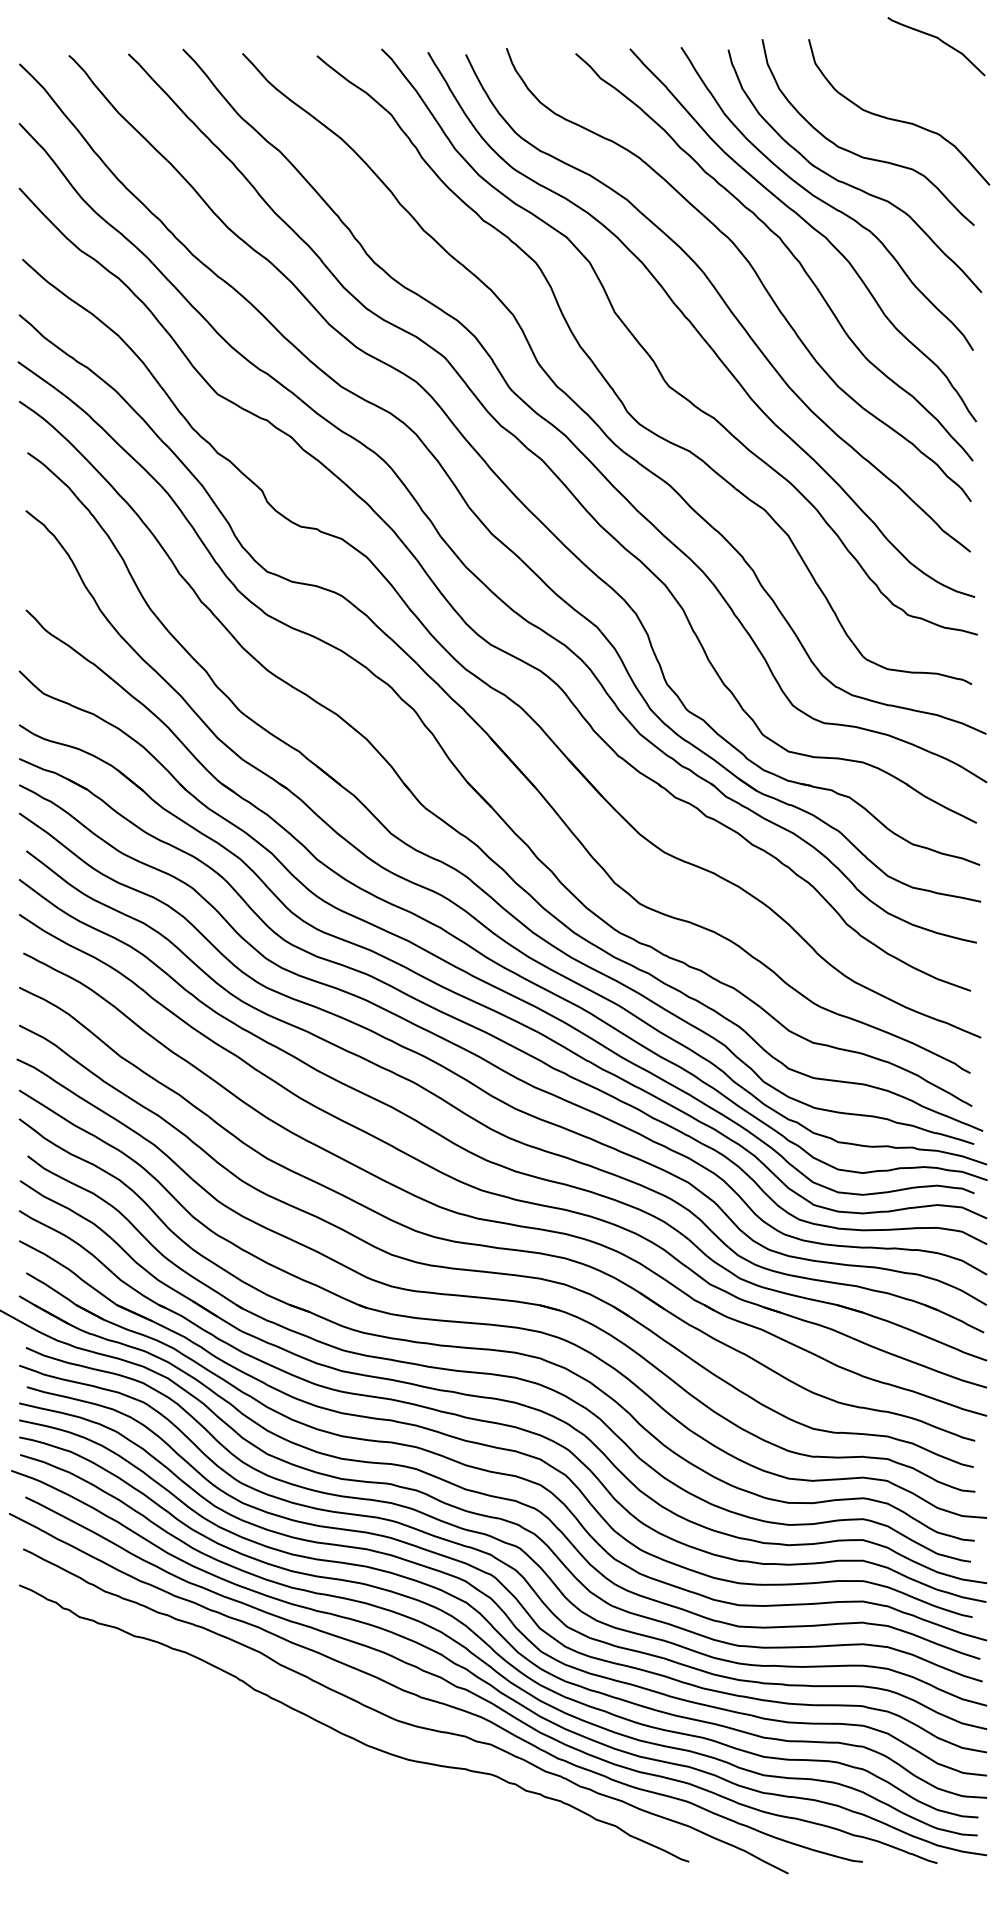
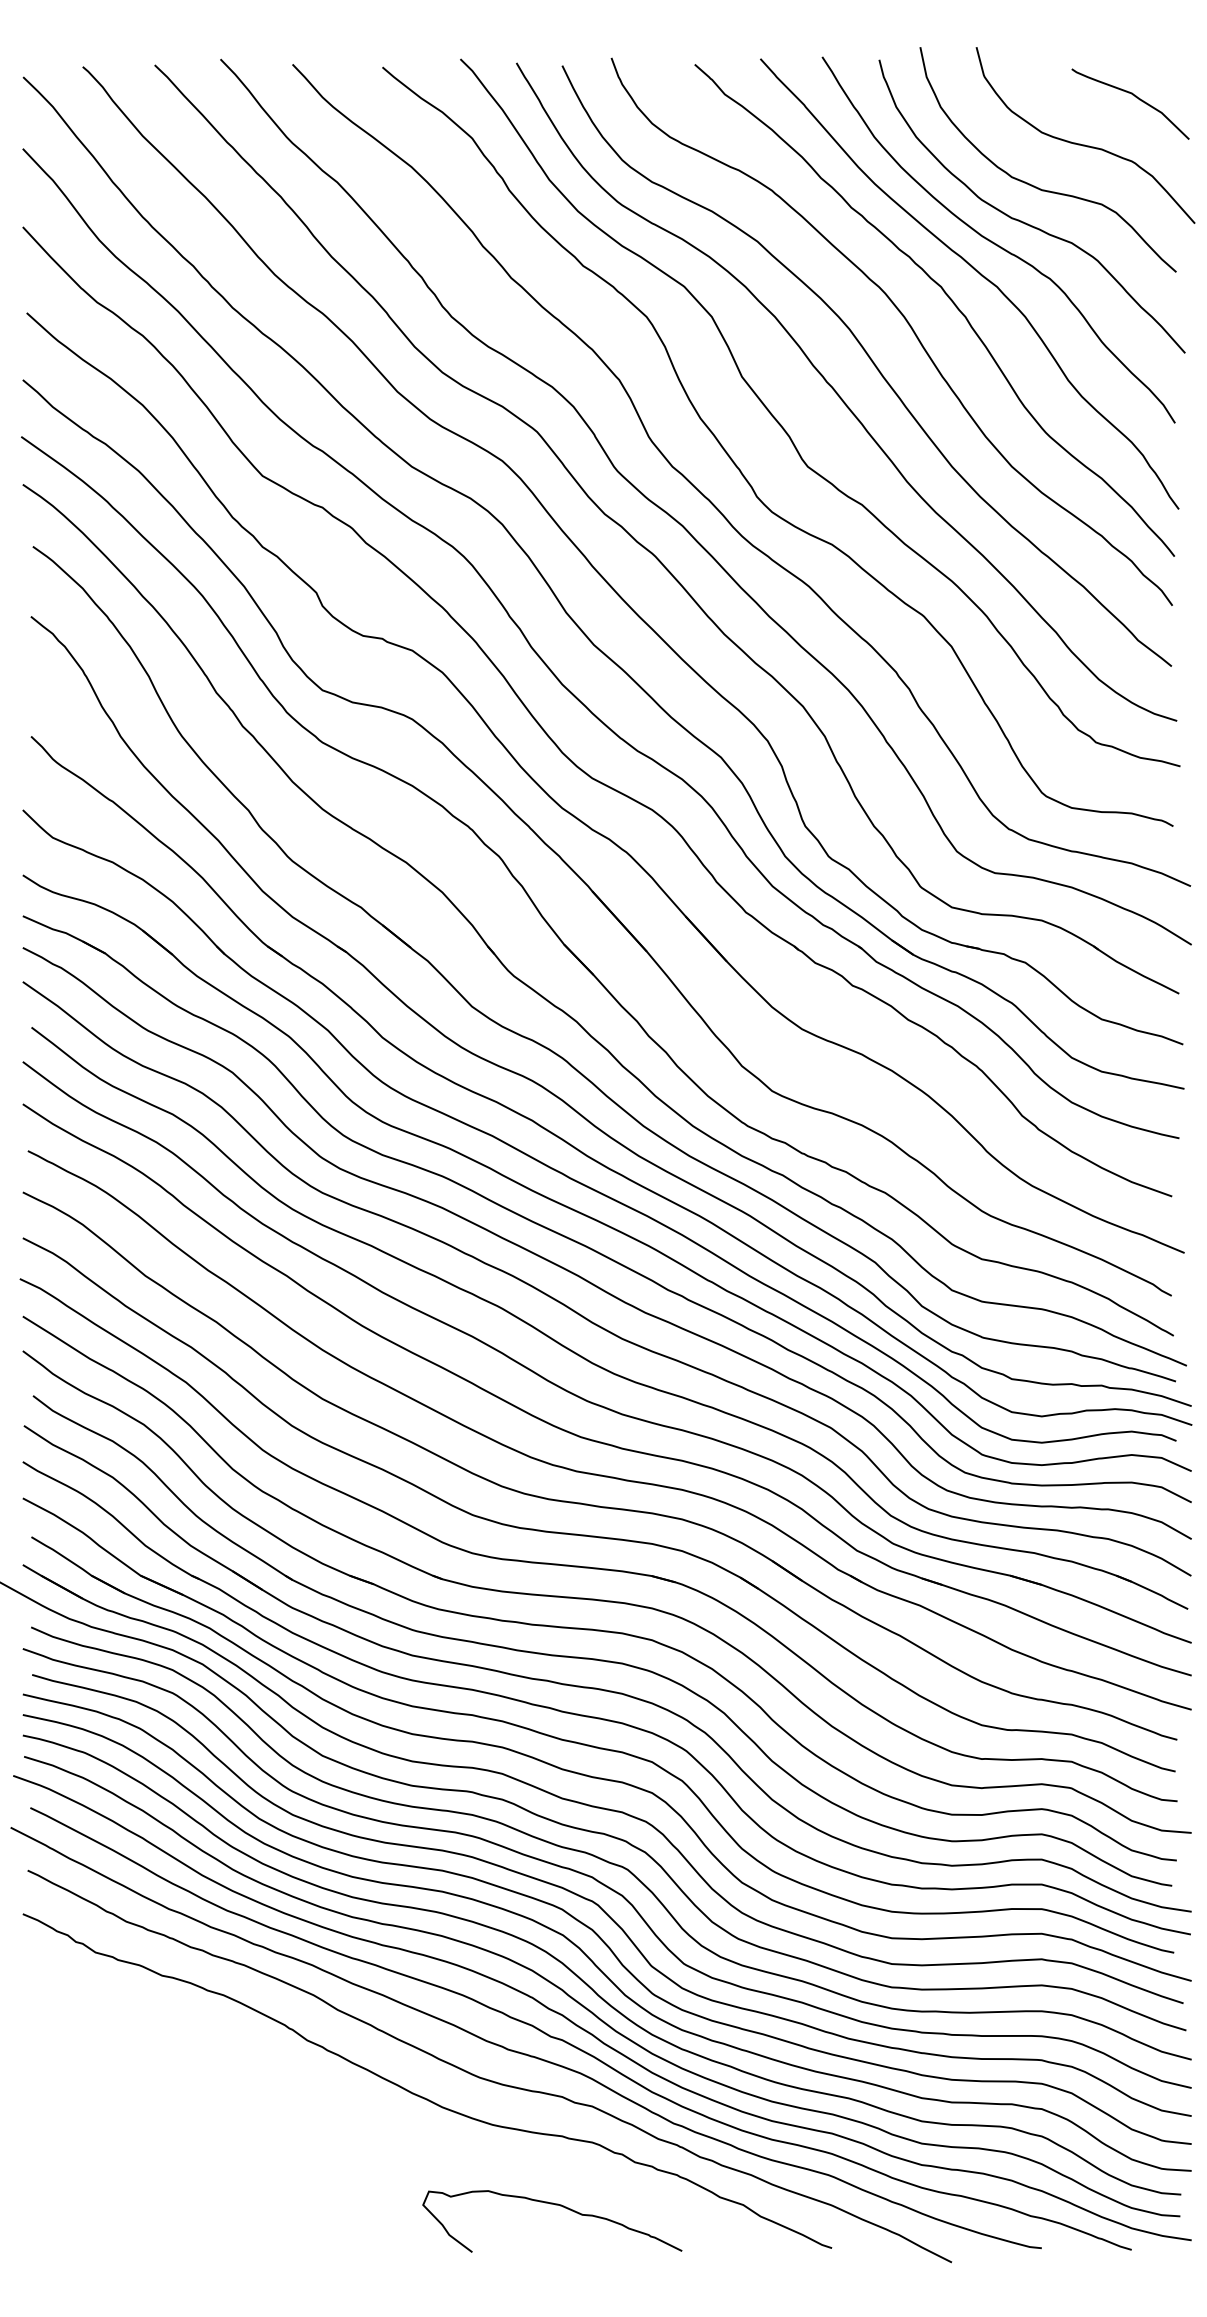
curve: (940, 41) -> (1135, 97), moved
curve: (460, 1826) -> (555, 2205), added

